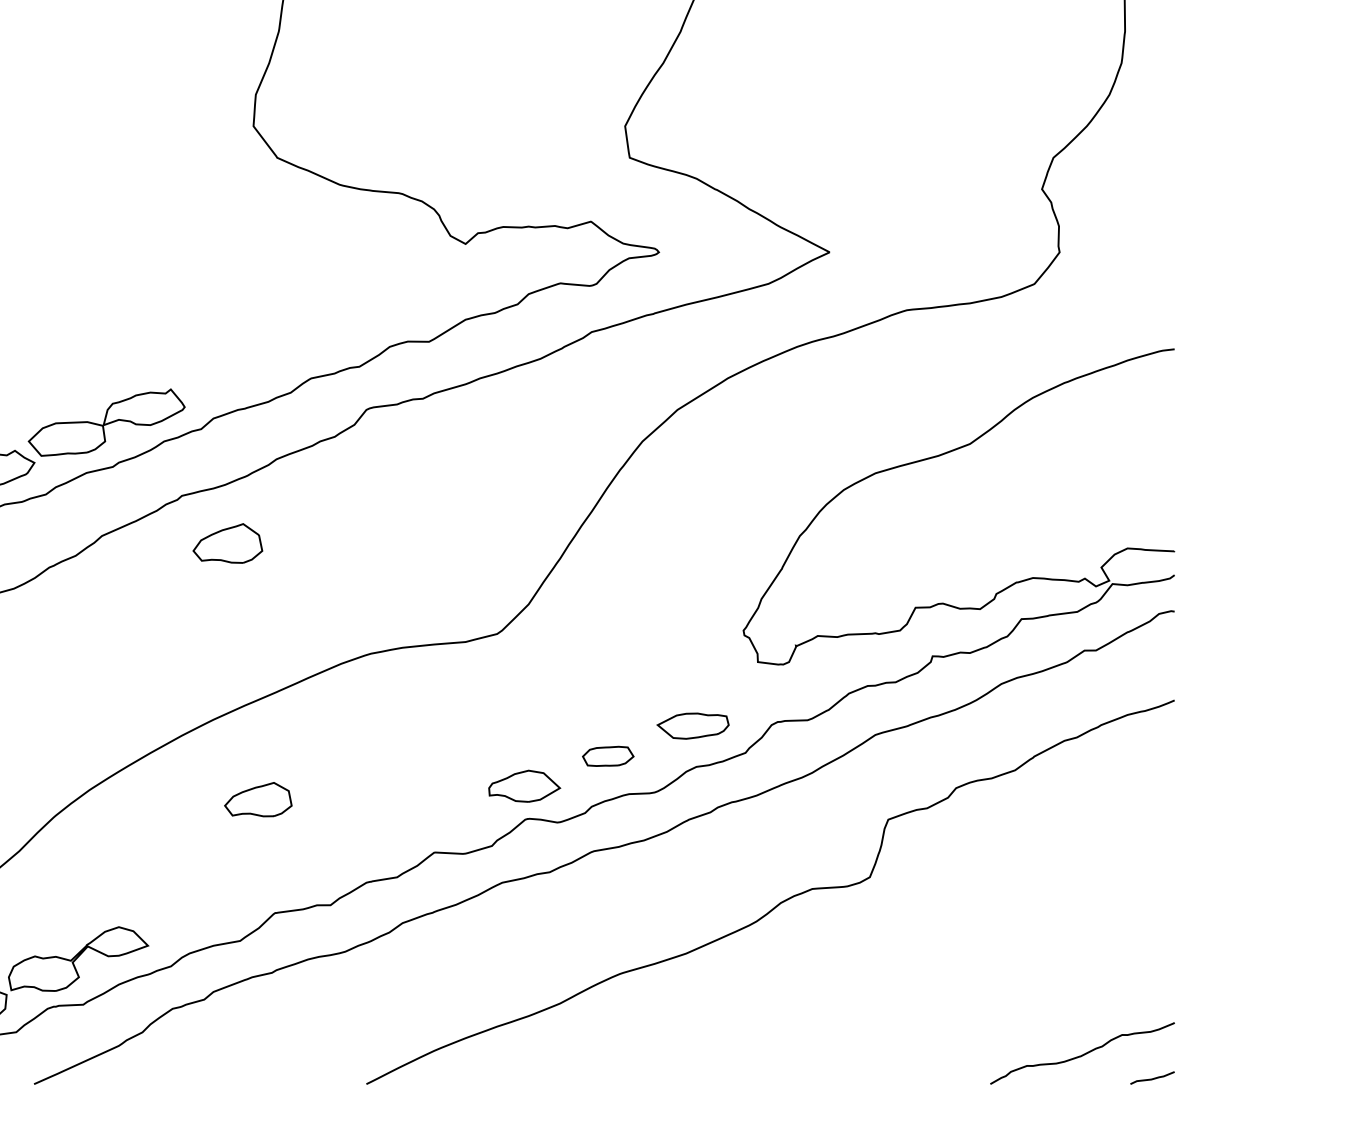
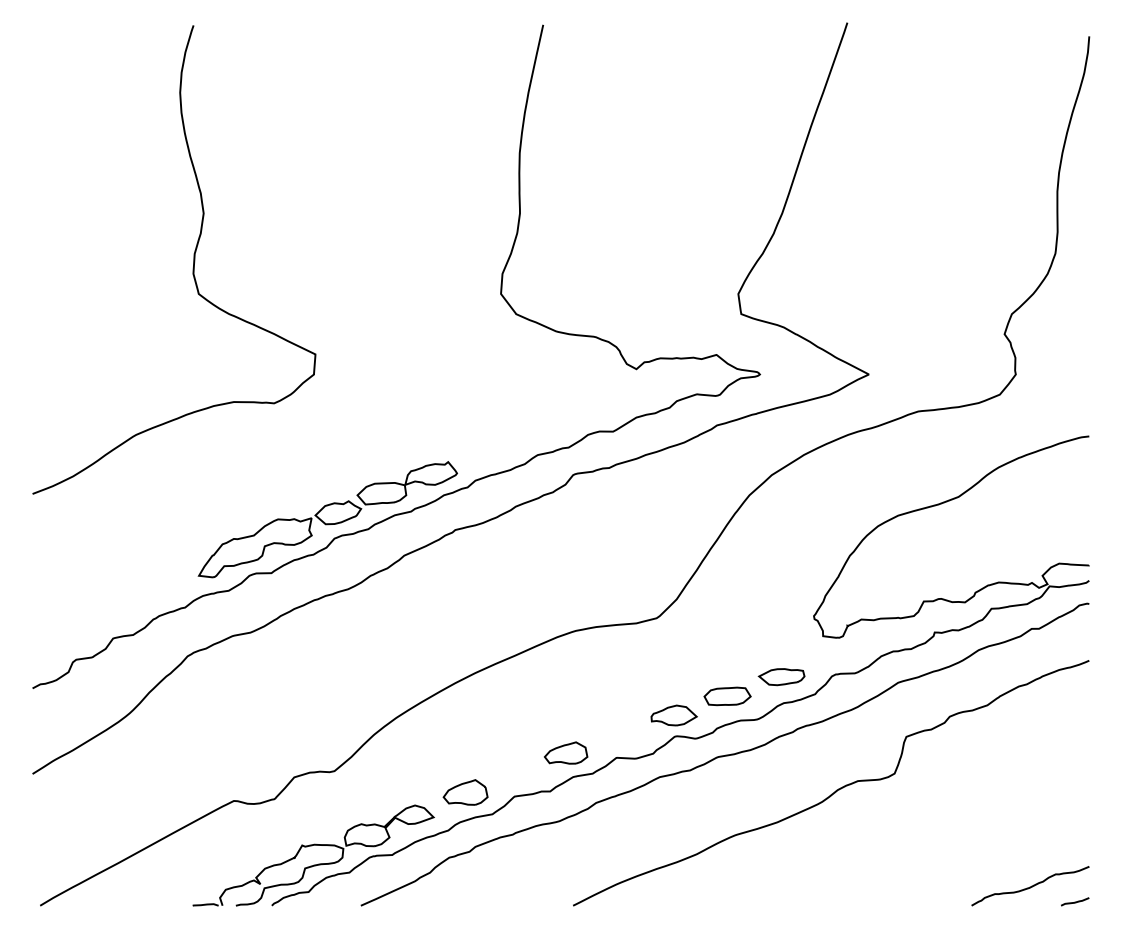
part: (227, 543) -> (465, 792), moved
part: (608, 756) -> (727, 696), size x1.43
part: (258, 798) -> (566, 752), moved

